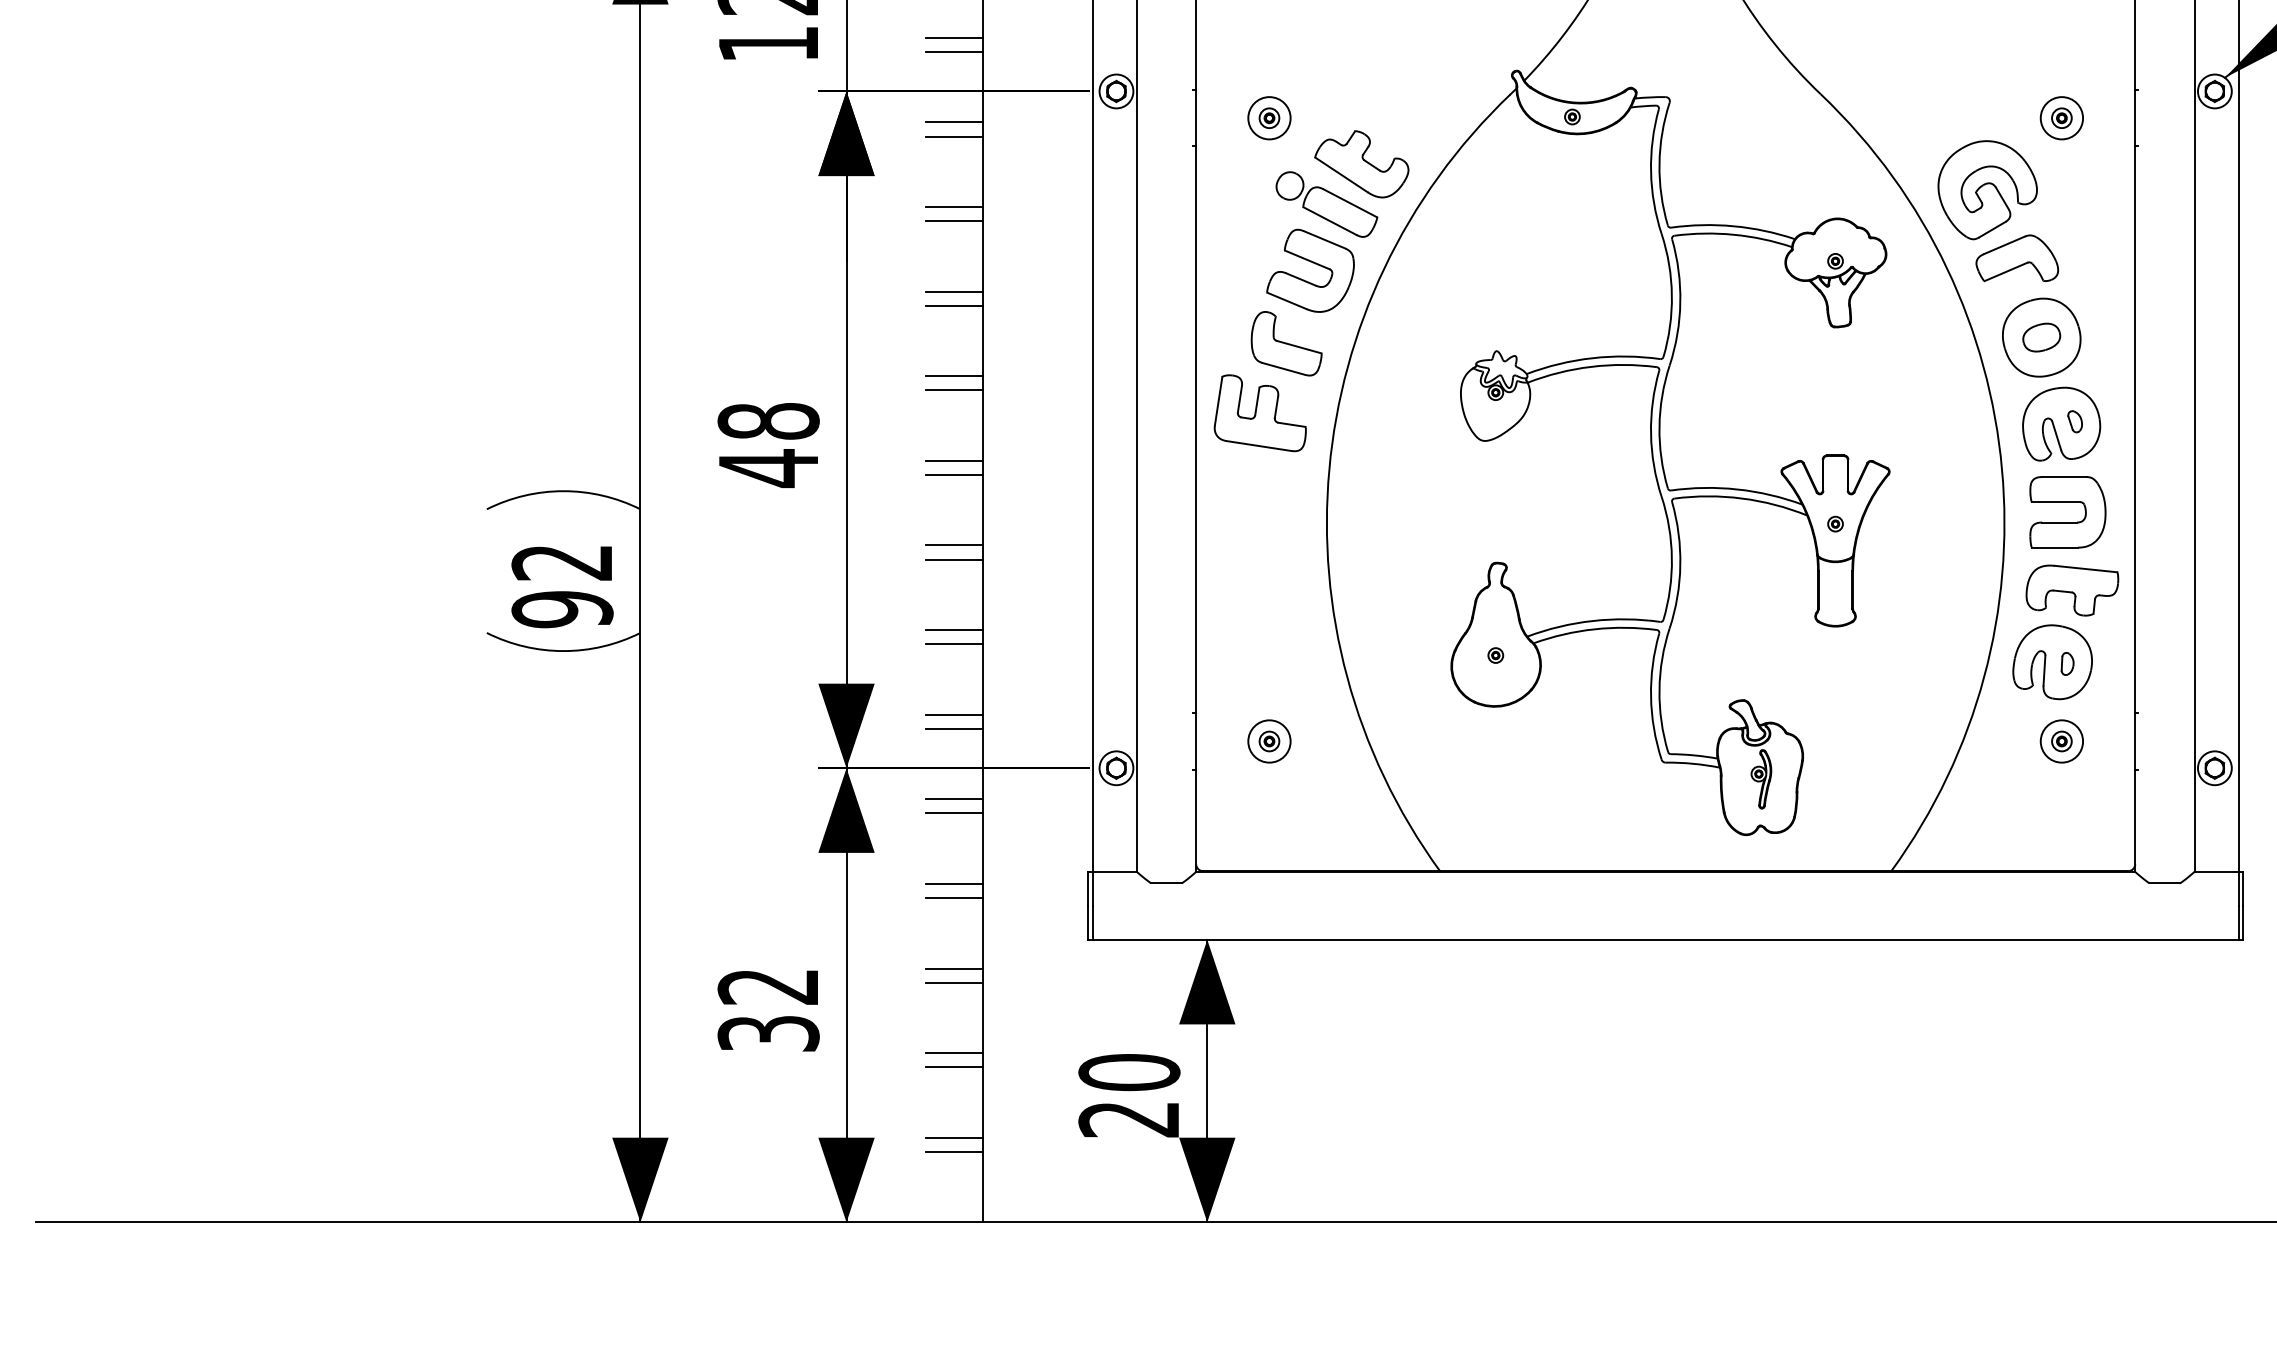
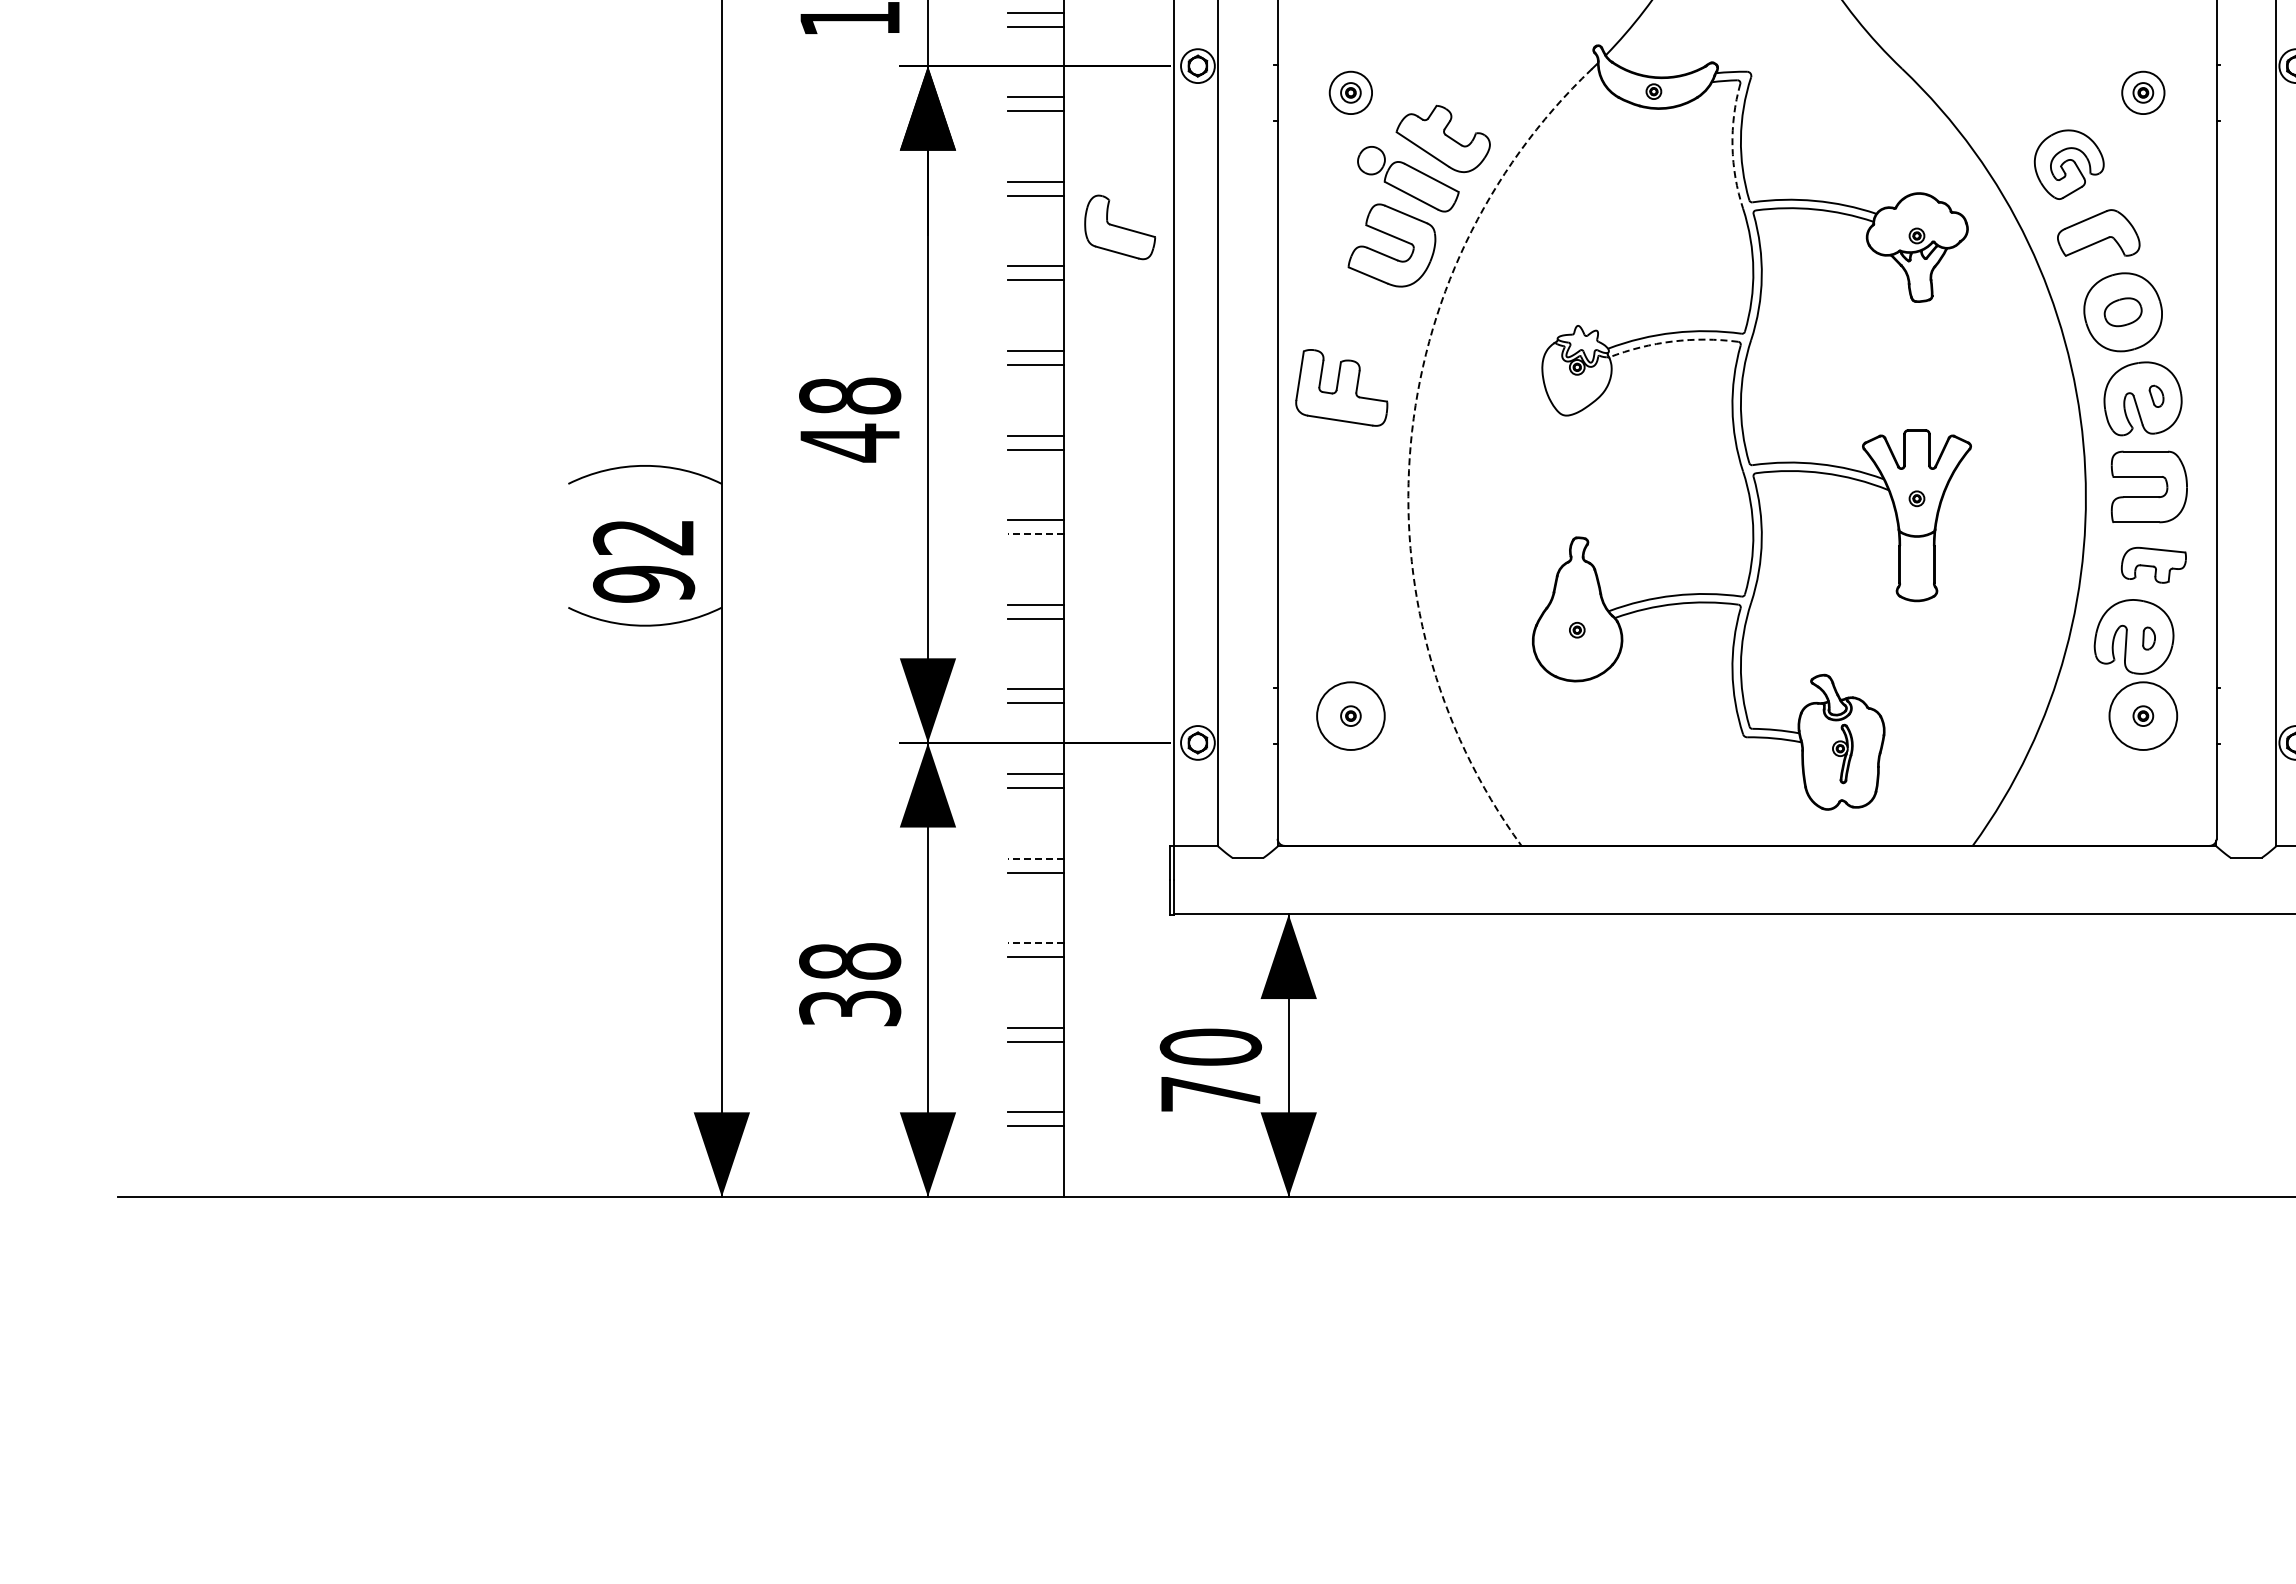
arc: (1651, 171) -> (1732, 146), solid -> dashed
part: (1988, 189) -> (2069, 164), size x0.7
part: (1286, 343) -> (1119, 227), moved
arc: (1591, 366) -> (1672, 341), solid -> dashed
arc: (1329, 469) -> (1410, 444), solid -> dashed
line: (954, 559) -> (1035, 534), solid -> dashed
part: (2072, 590) -> (2153, 565), size x0.7
circle: (1269, 741) -> (1350, 716), size x1.6
circle: (2062, 741) -> (2143, 716), size x1.6
line: (954, 883) -> (1035, 858), solid -> dashed
line: (954, 968) -> (1035, 943), solid -> dashed
text: (769, 986) -> (850, 961), 32 -> 38
text: (1128, 1119) -> (1209, 1094), 20 -> 70

